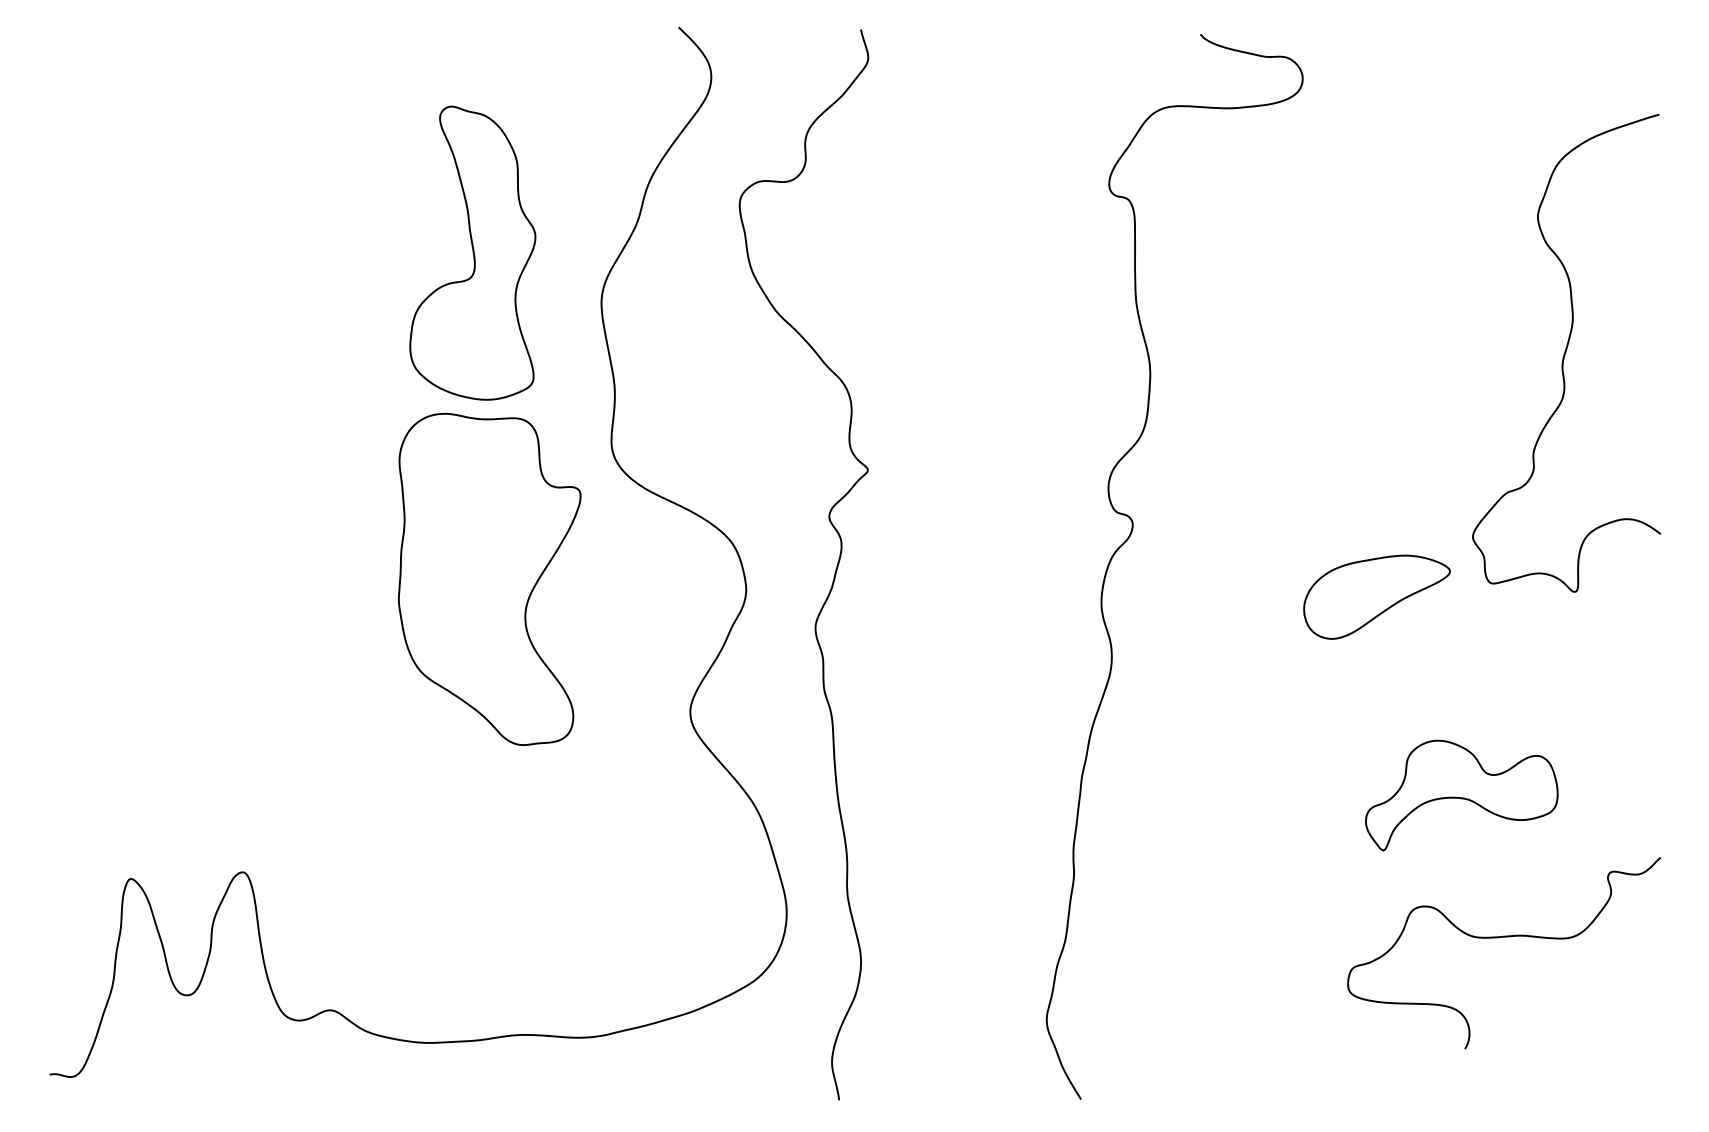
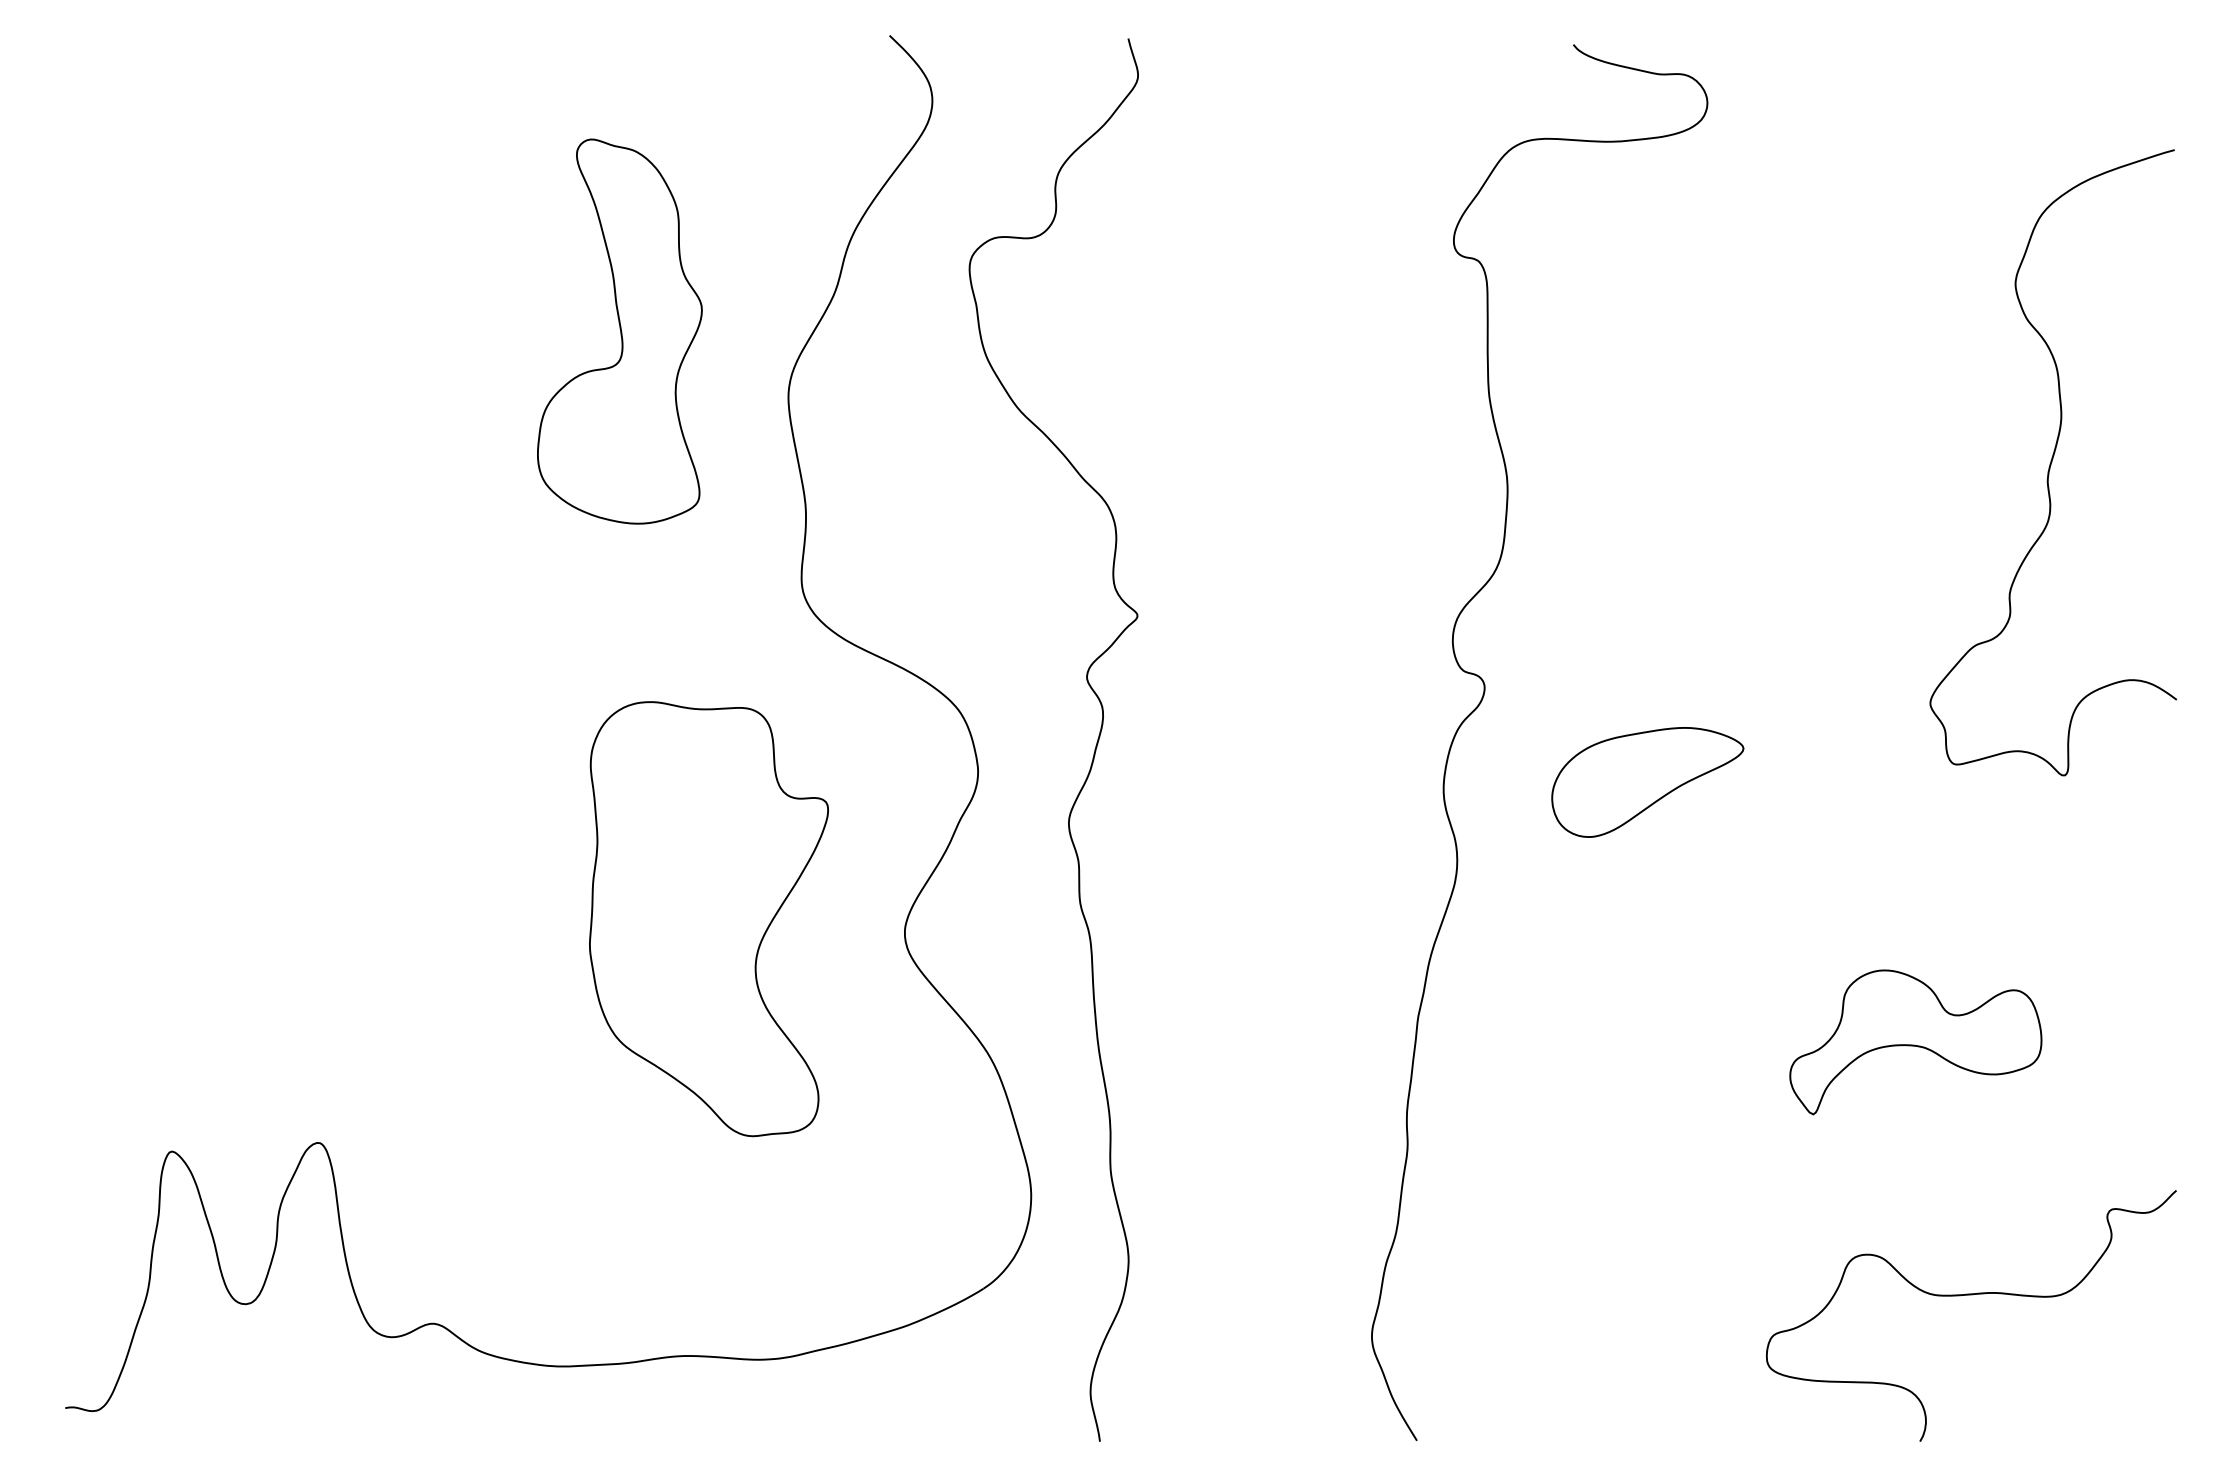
part: (489, 579) -> (708, 919), moved
part: (1376, 597) -> (1647, 782), moved
curve: (1504, 937) -> (1971, 1295), moved

